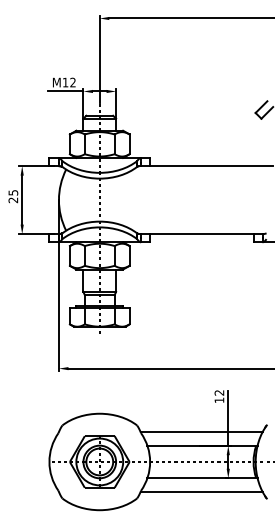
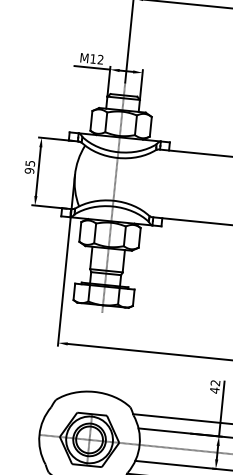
text: (13, 200) -> (29, 171), 25 -> 95
text: (219, 400) -> (214, 390), 12 -> 42

